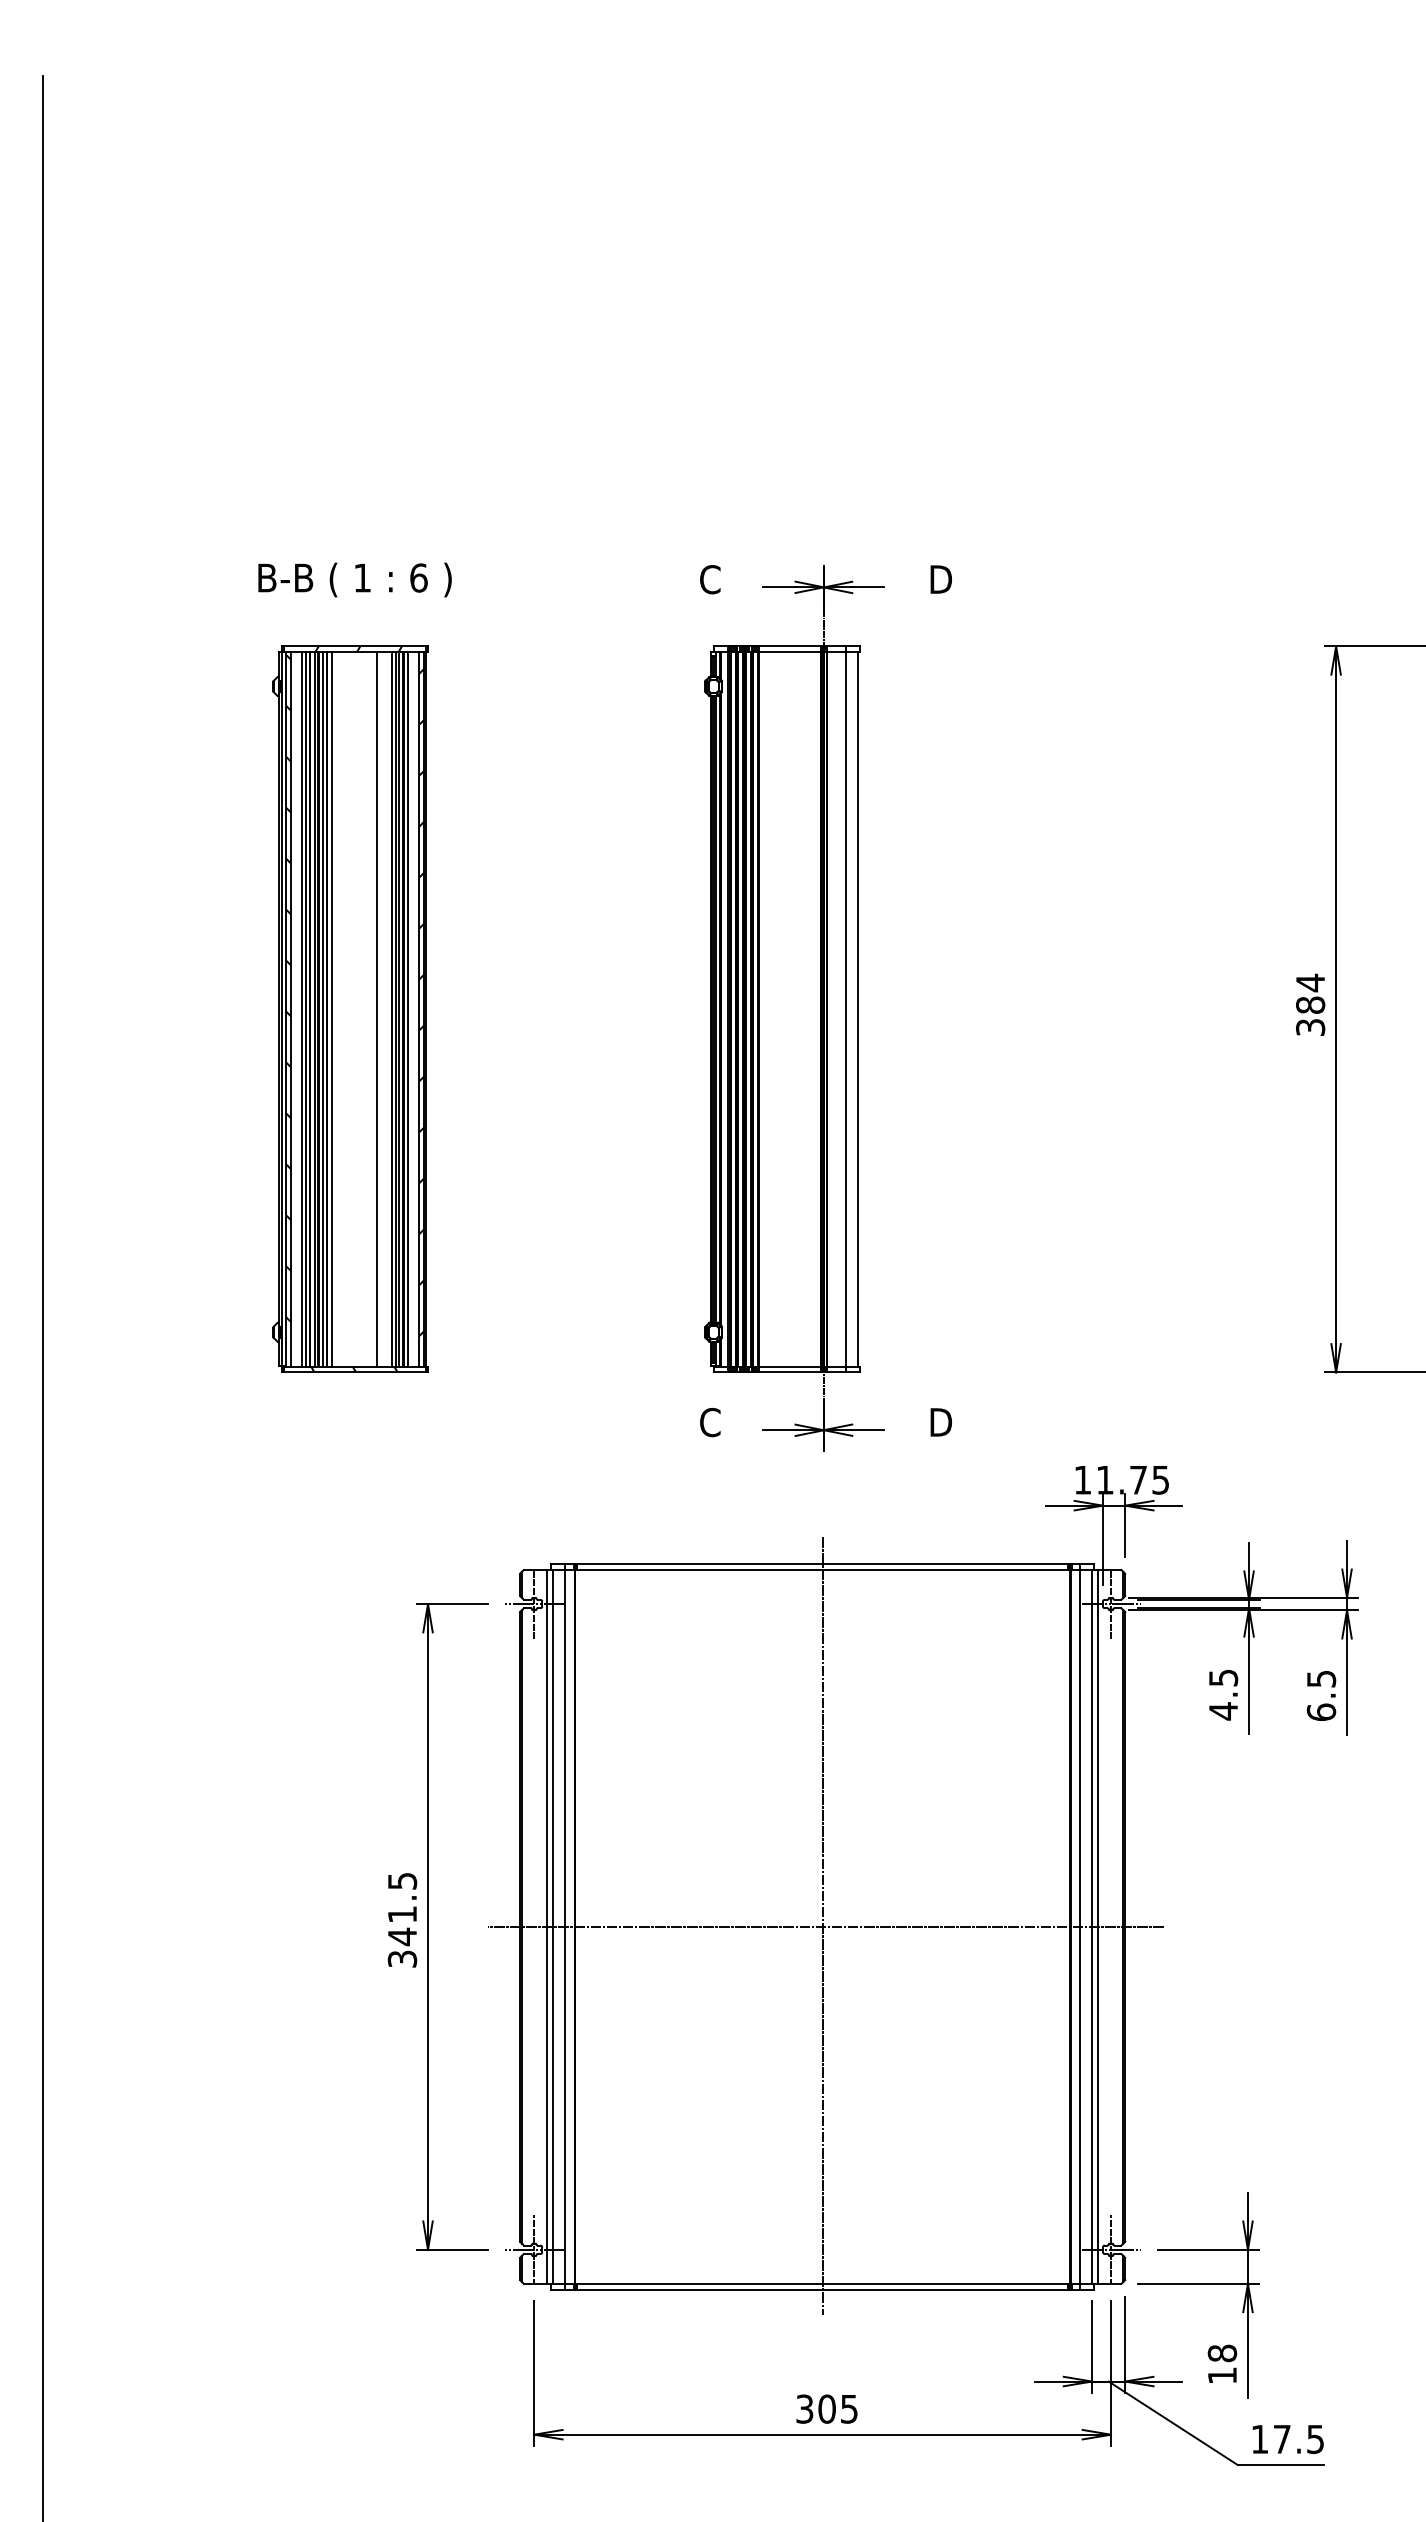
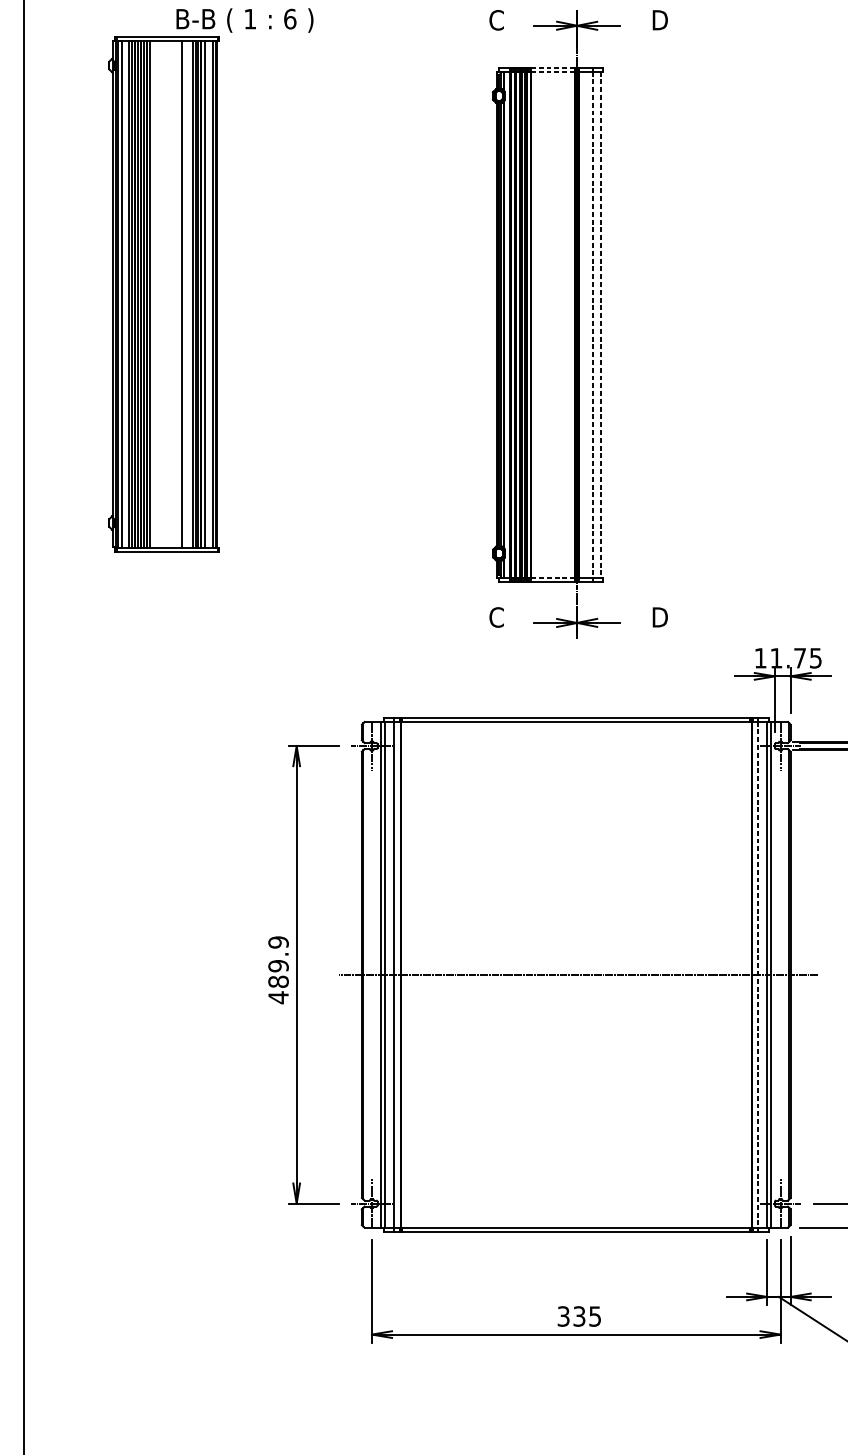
line: (789, 646) -> (552, 67), solid -> dashed
line: (789, 652) -> (552, 71), solid -> dashed
part: (350, 1008) -> (163, 293), moved
line: (845, 1009) -> (592, 324), solid -> dashed
line: (857, 1009) -> (600, 324), solid -> dashed
line: (789, 1366) -> (552, 577), solid -> dashed
text: (402, 1920) -> (278, 970), 341.5 -> 489.9
line: (822, 1926) -> (576, 974), removed
line: (1079, 1927) -> (758, 975), solid -> dashed
text: (826, 2408) -> (579, 1316), 305 -> 335

